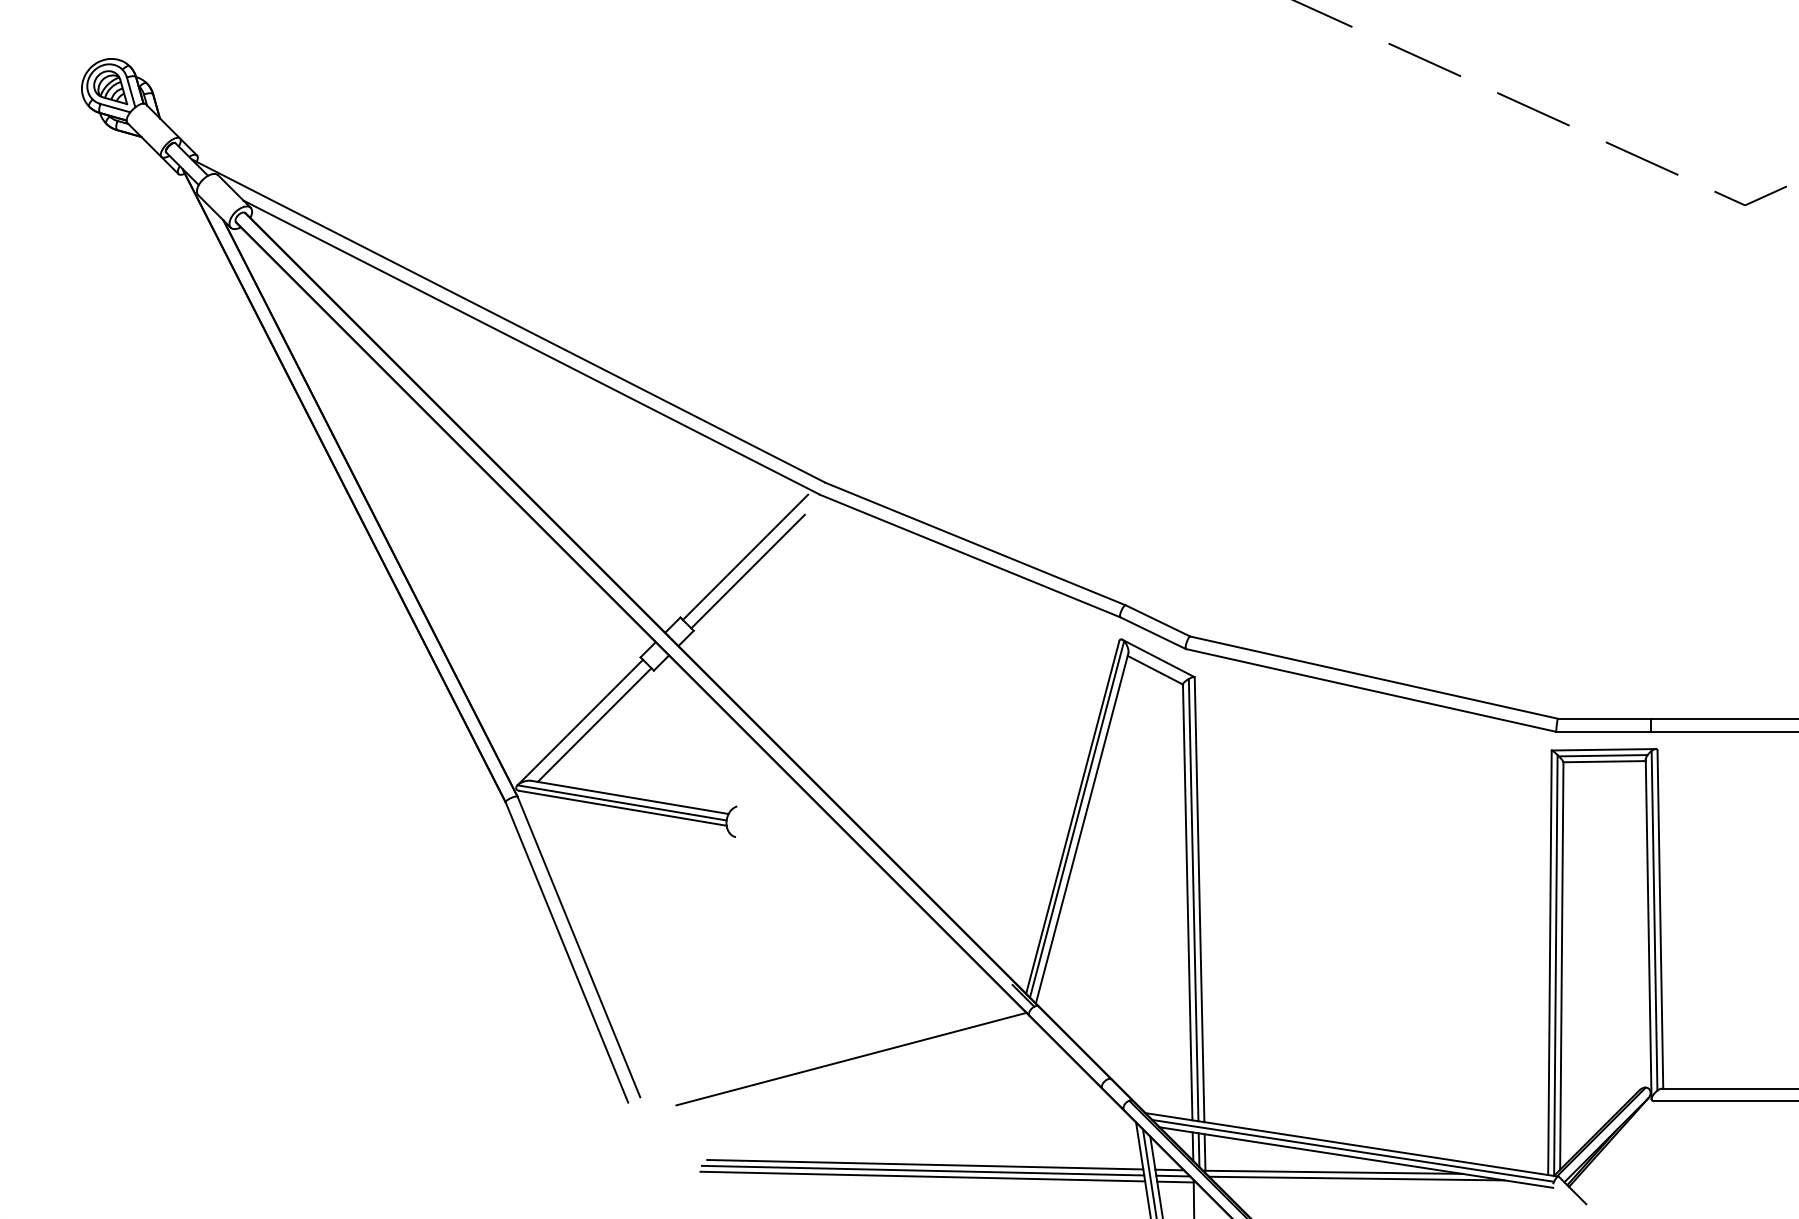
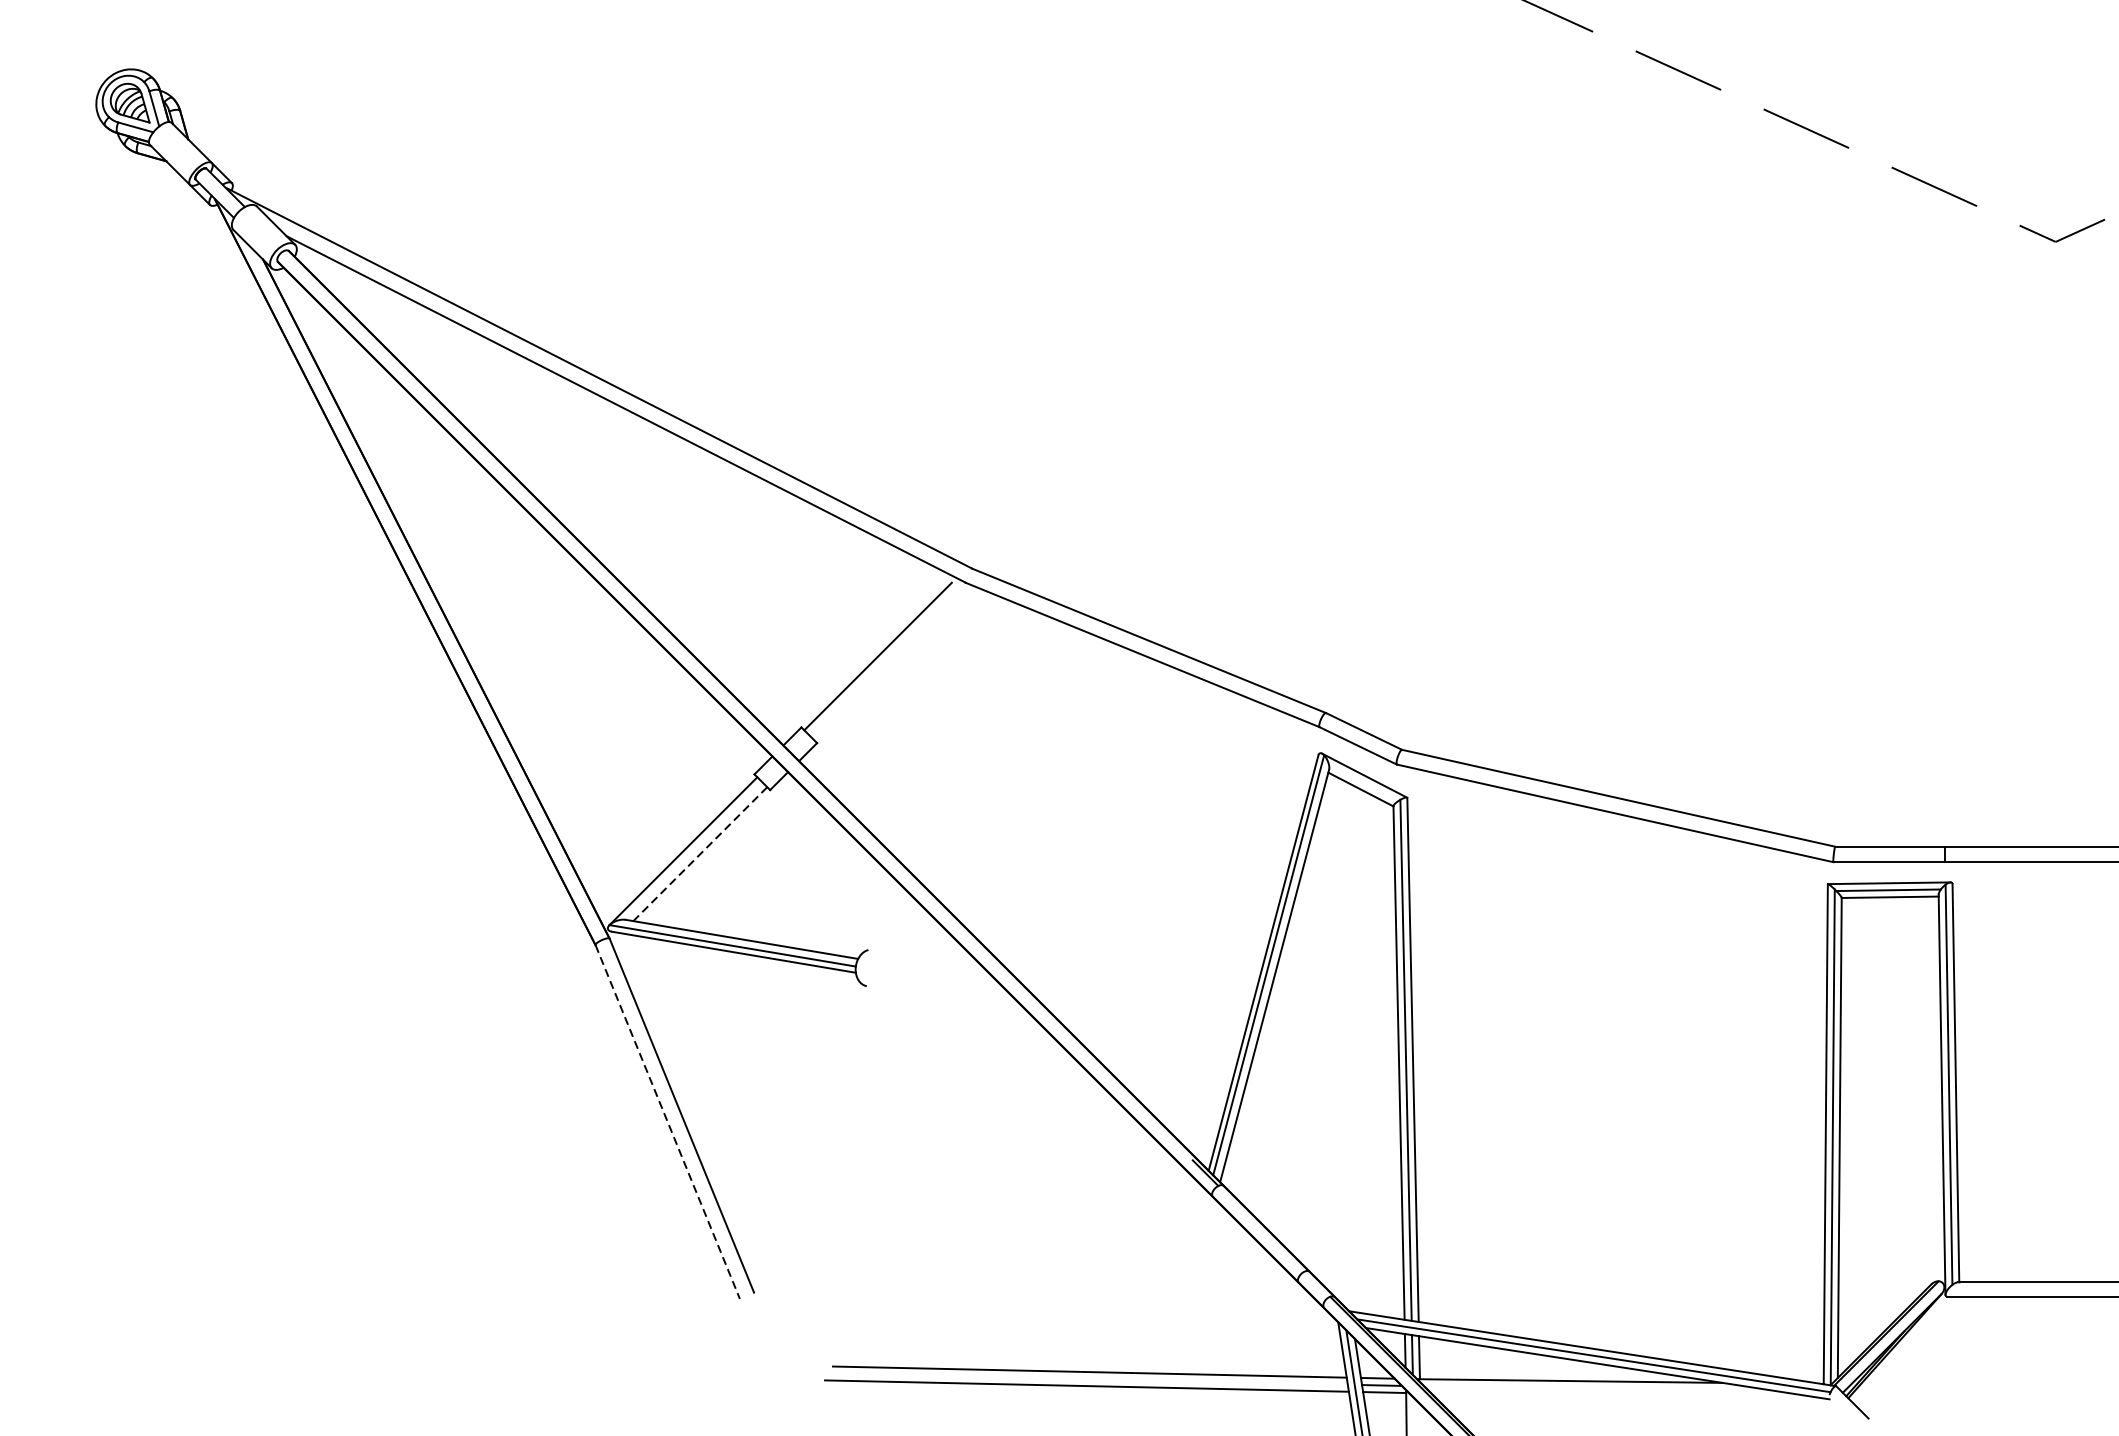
line: (747, 571) -> (880, 673), removed
line: (594, 725) -> (700, 854), solid -> dashed
line: (567, 952) -> (668, 1122), solid -> dashed
line: (851, 1058) -> (1002, 1246), removed
line: (922, 1170) -> (1086, 1378), removed
line: (1356, 1178) -> (1597, 1388), removed

